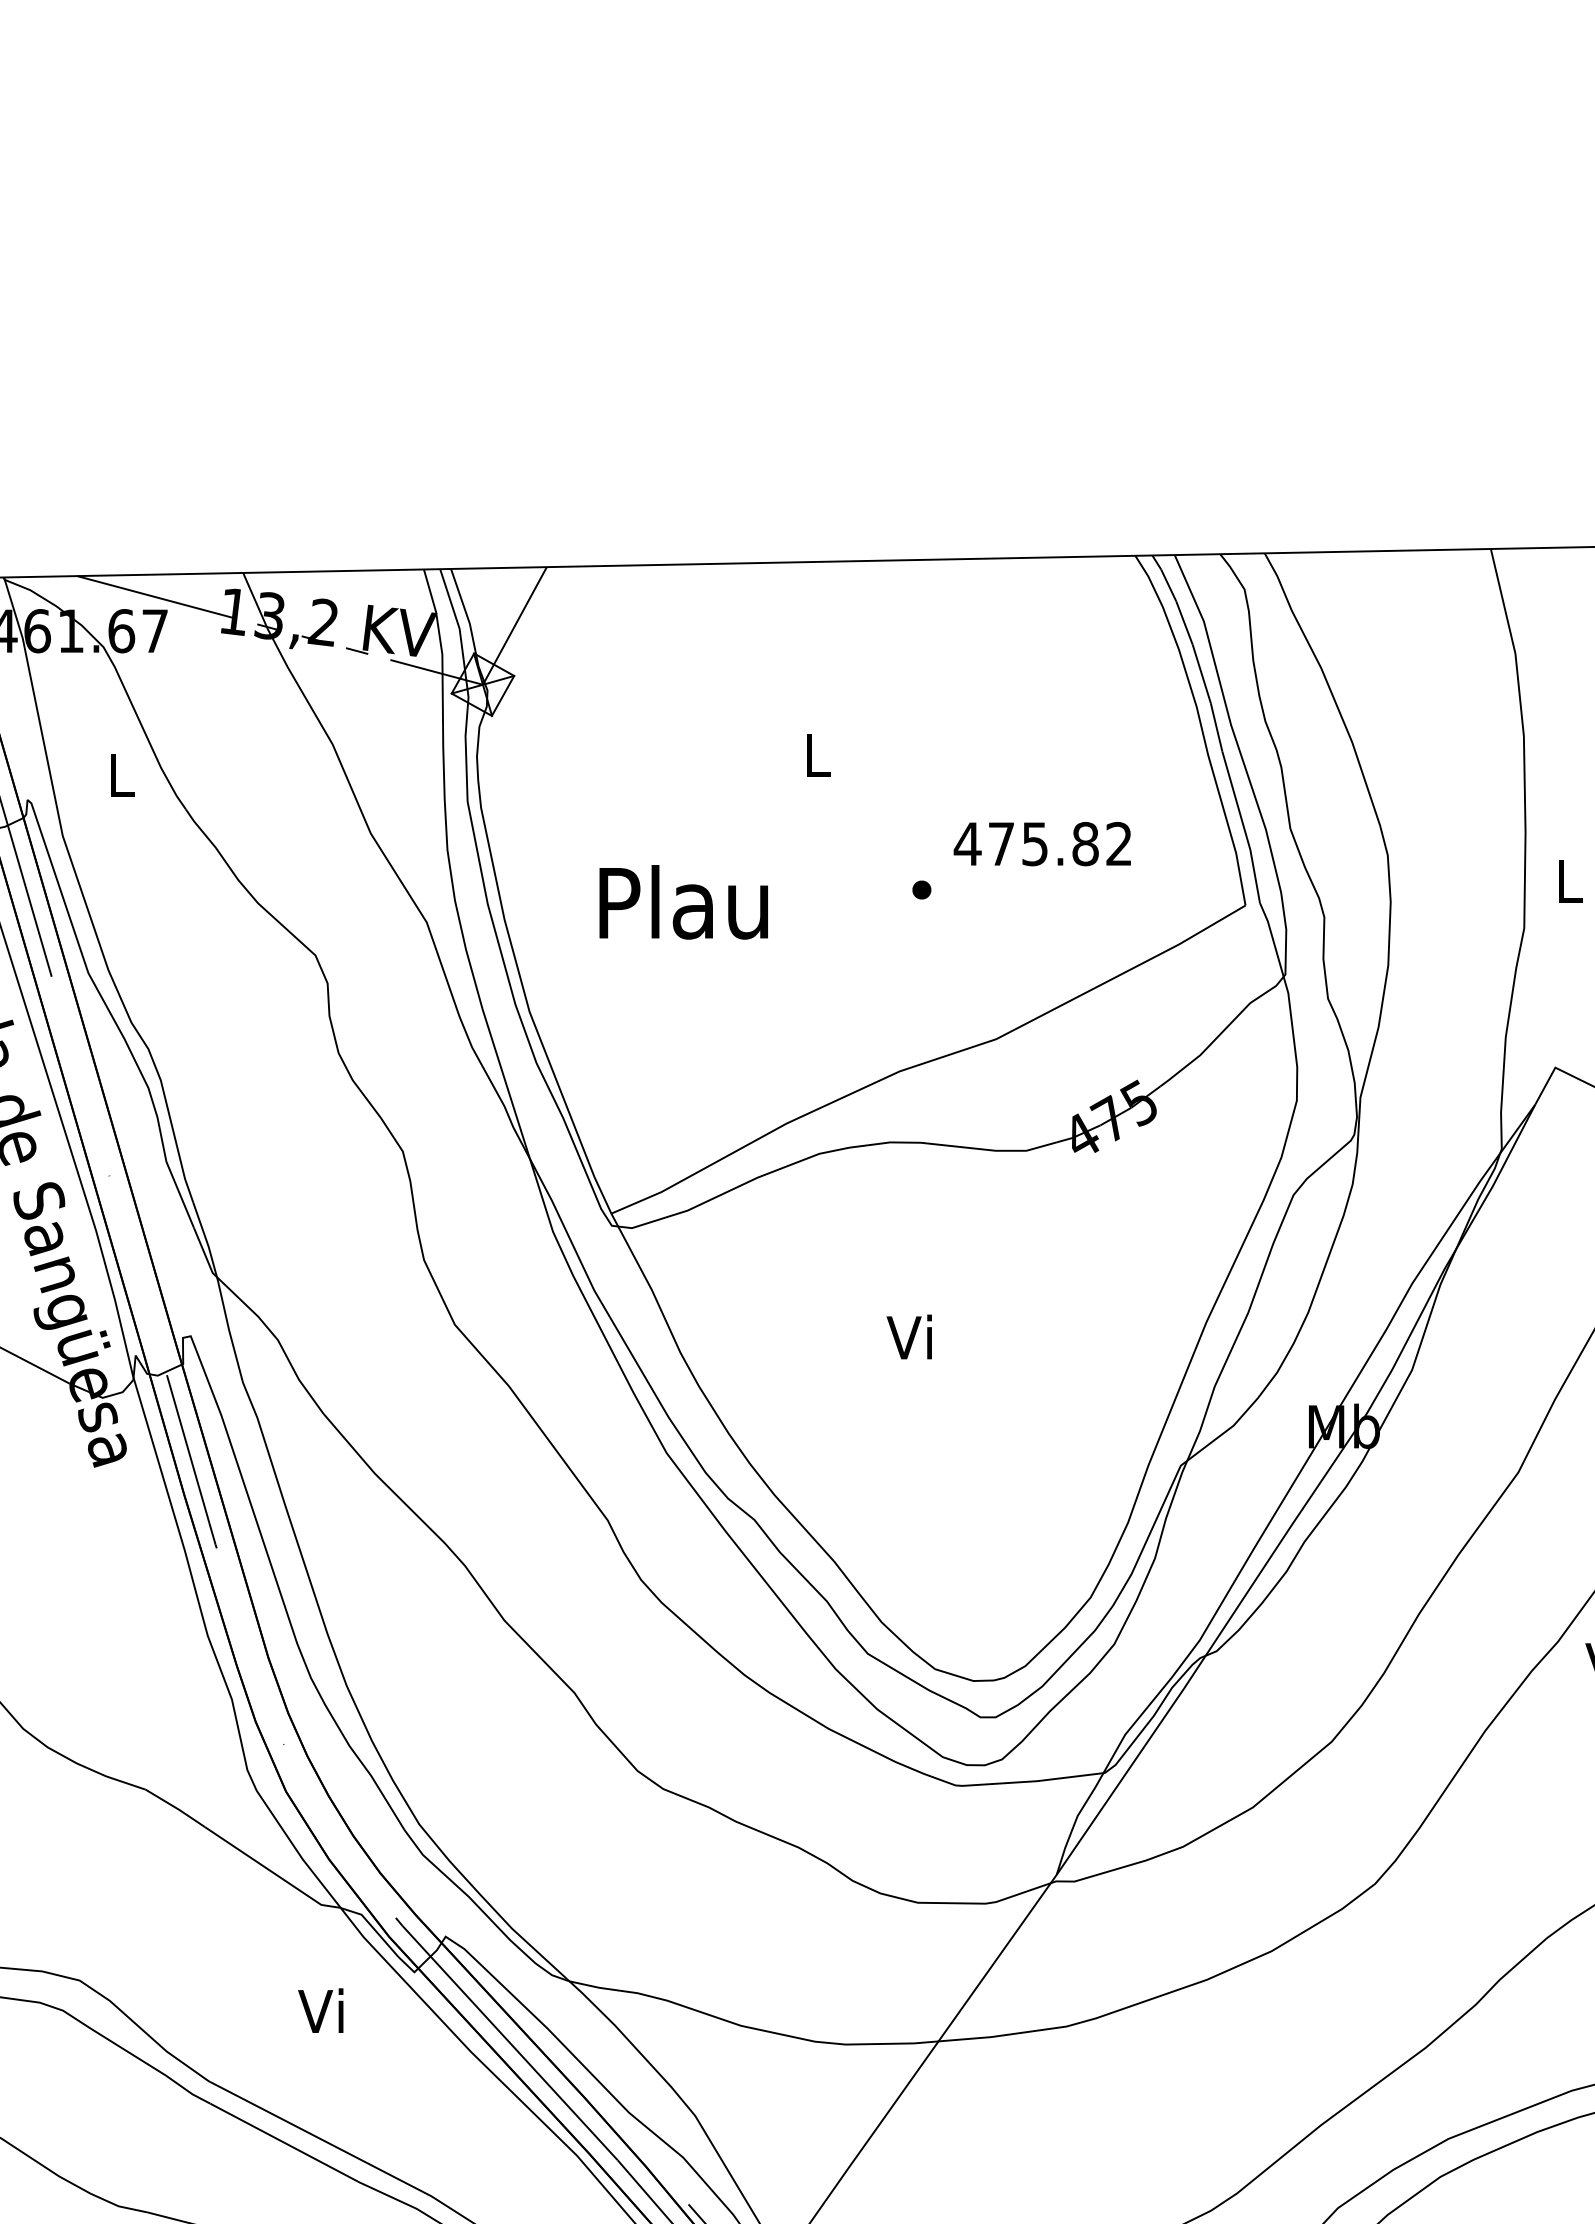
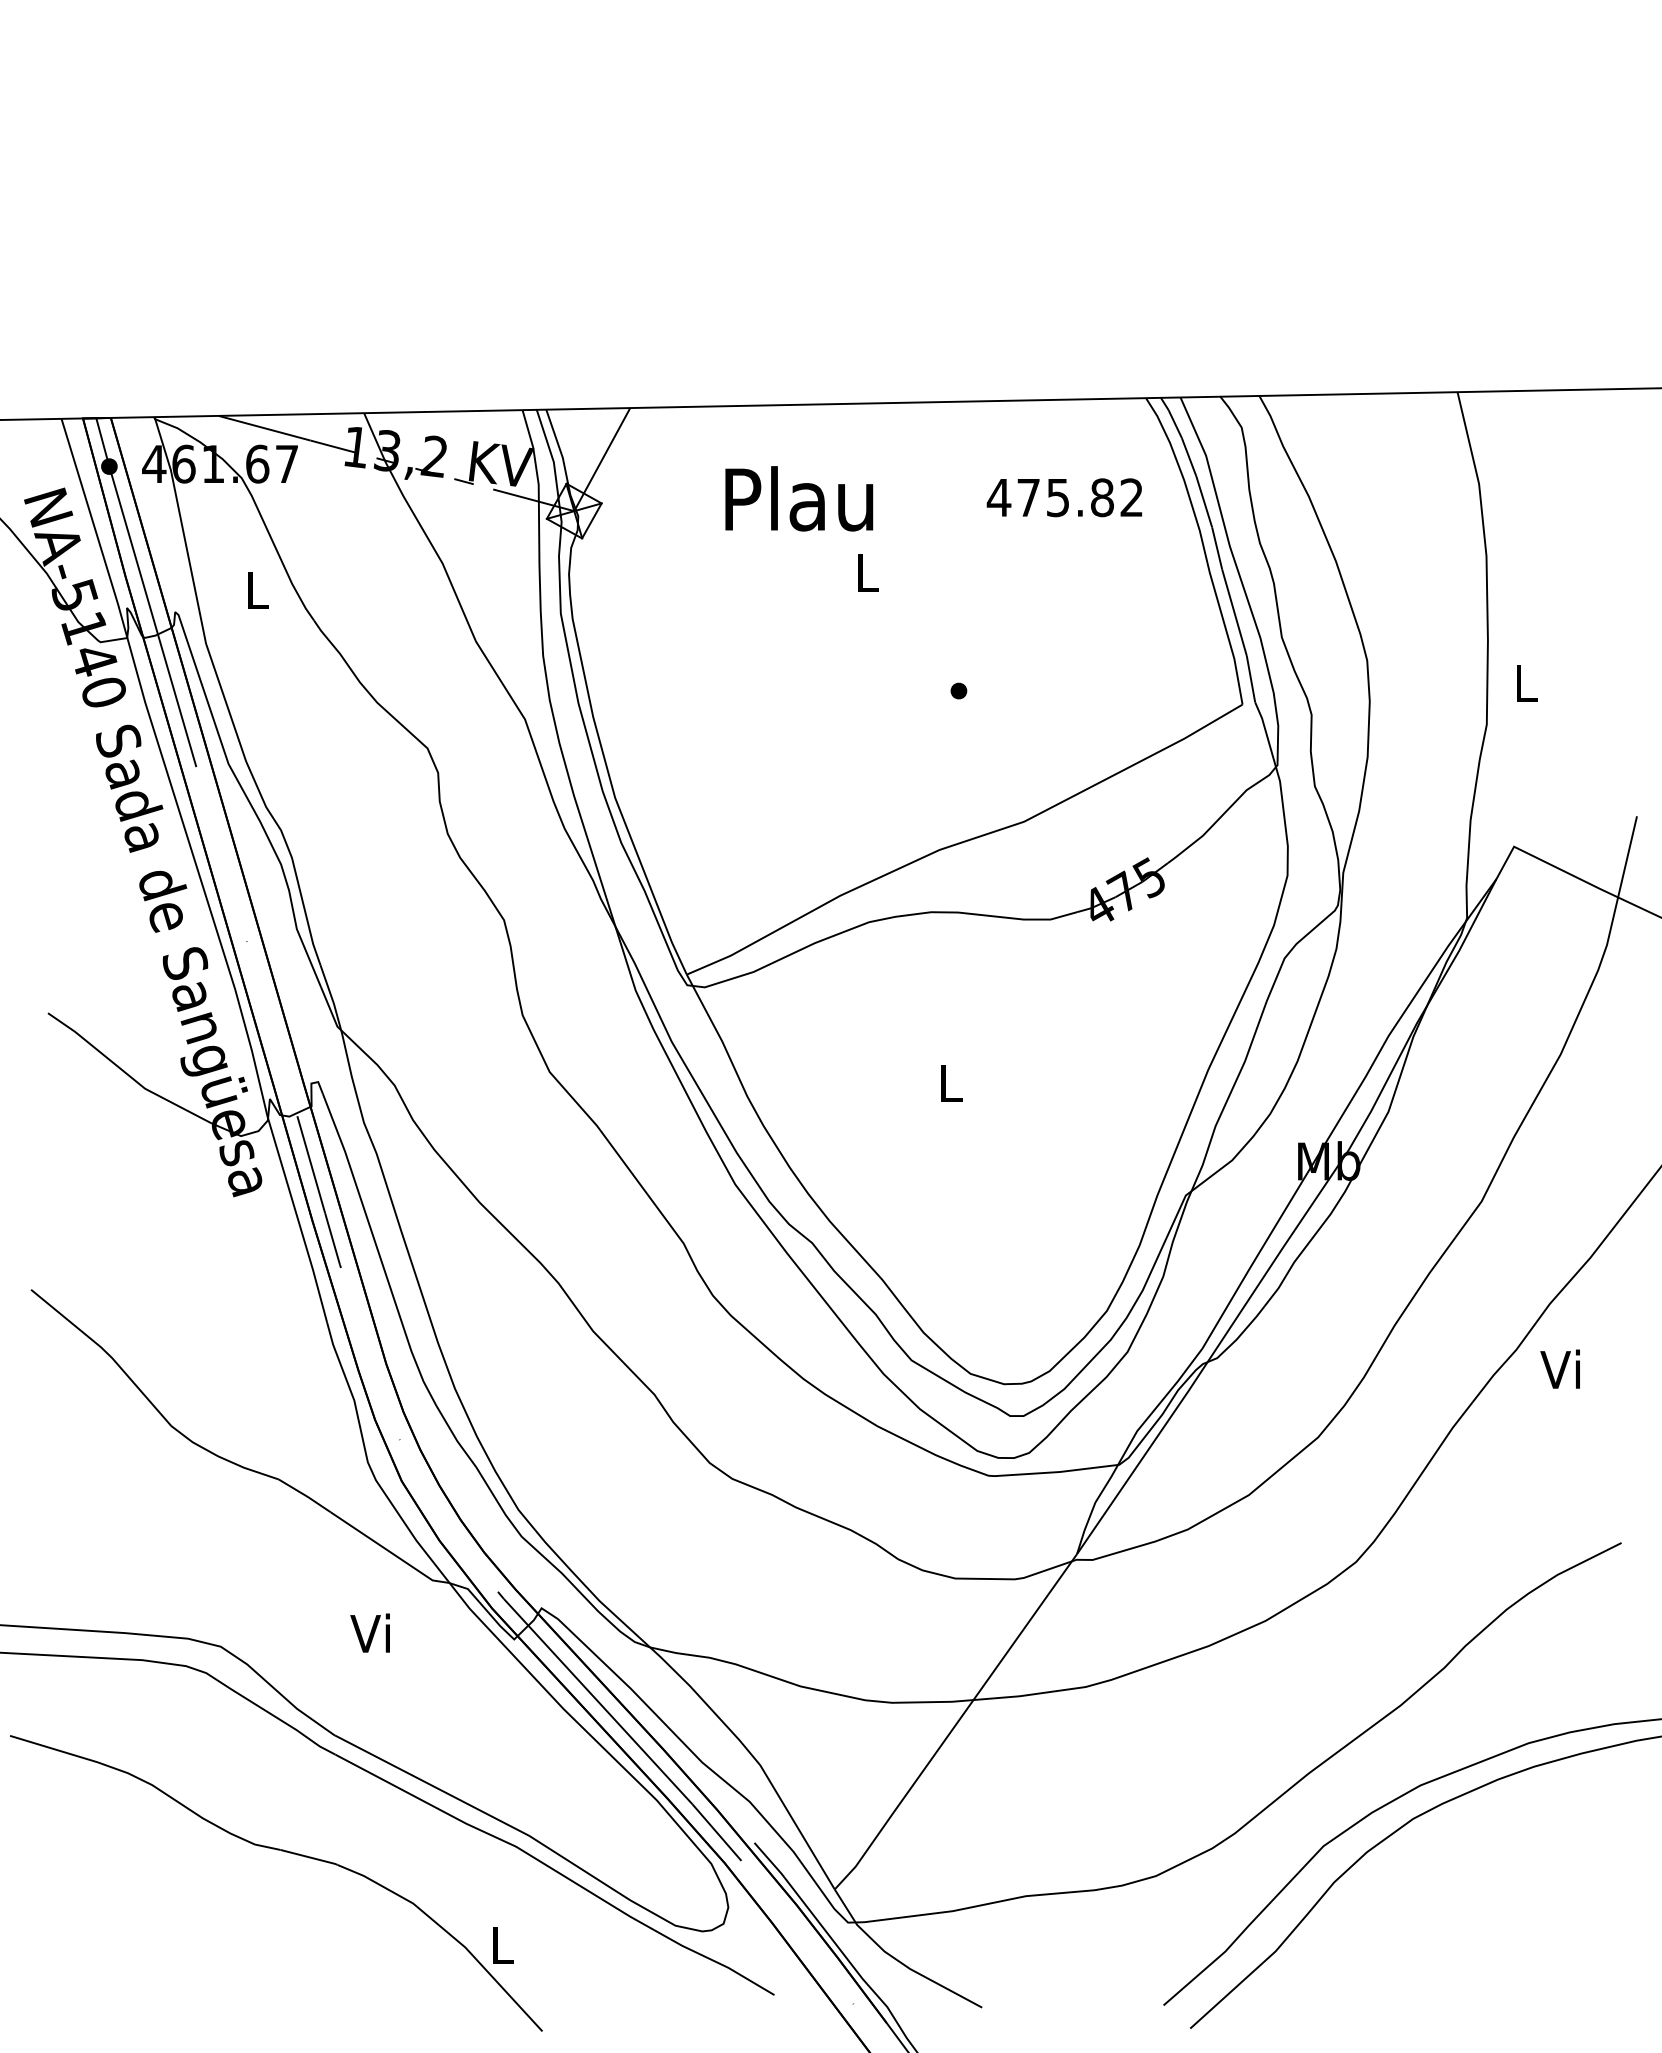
text: (1042, 843) -> (1064, 497), moved
text: (684, 901) -> (799, 498), moved
text: (908, 1336) -> (947, 1082), Vi -> L
text: (320, 2009) -> (369, 1632), moved

